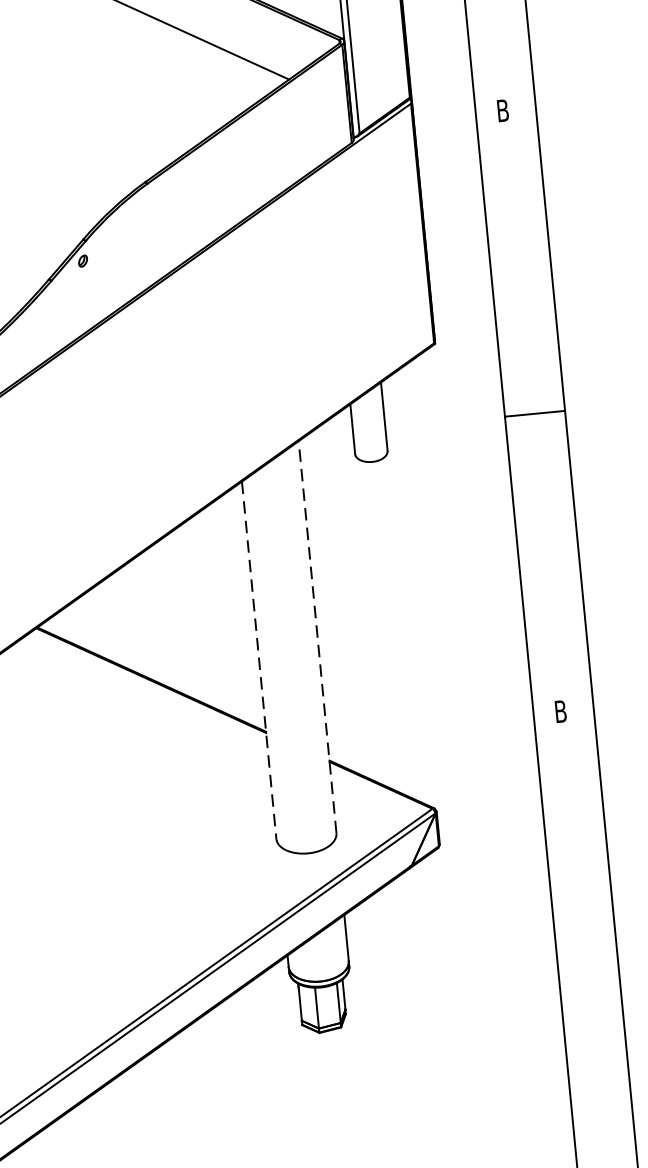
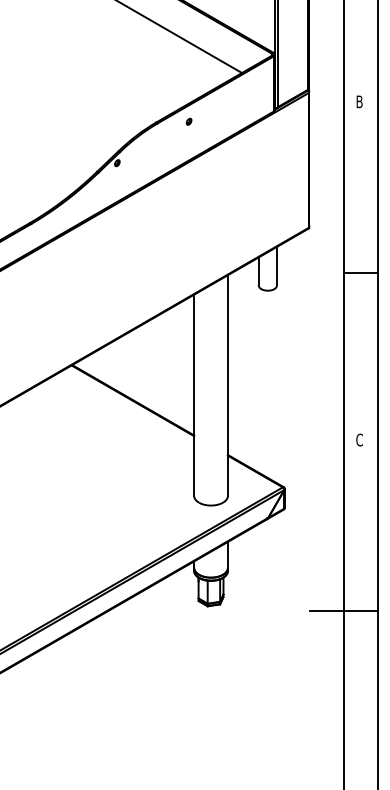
part: (202, 174) -> (188, 121), added
line: (316, 637) -> (227, 385), dashed -> solid
line: (259, 660) -> (194, 395), dashed -> solid
text: (560, 710) -> (359, 439), B -> C
line: (563, 1017) -> (344, 610), added

